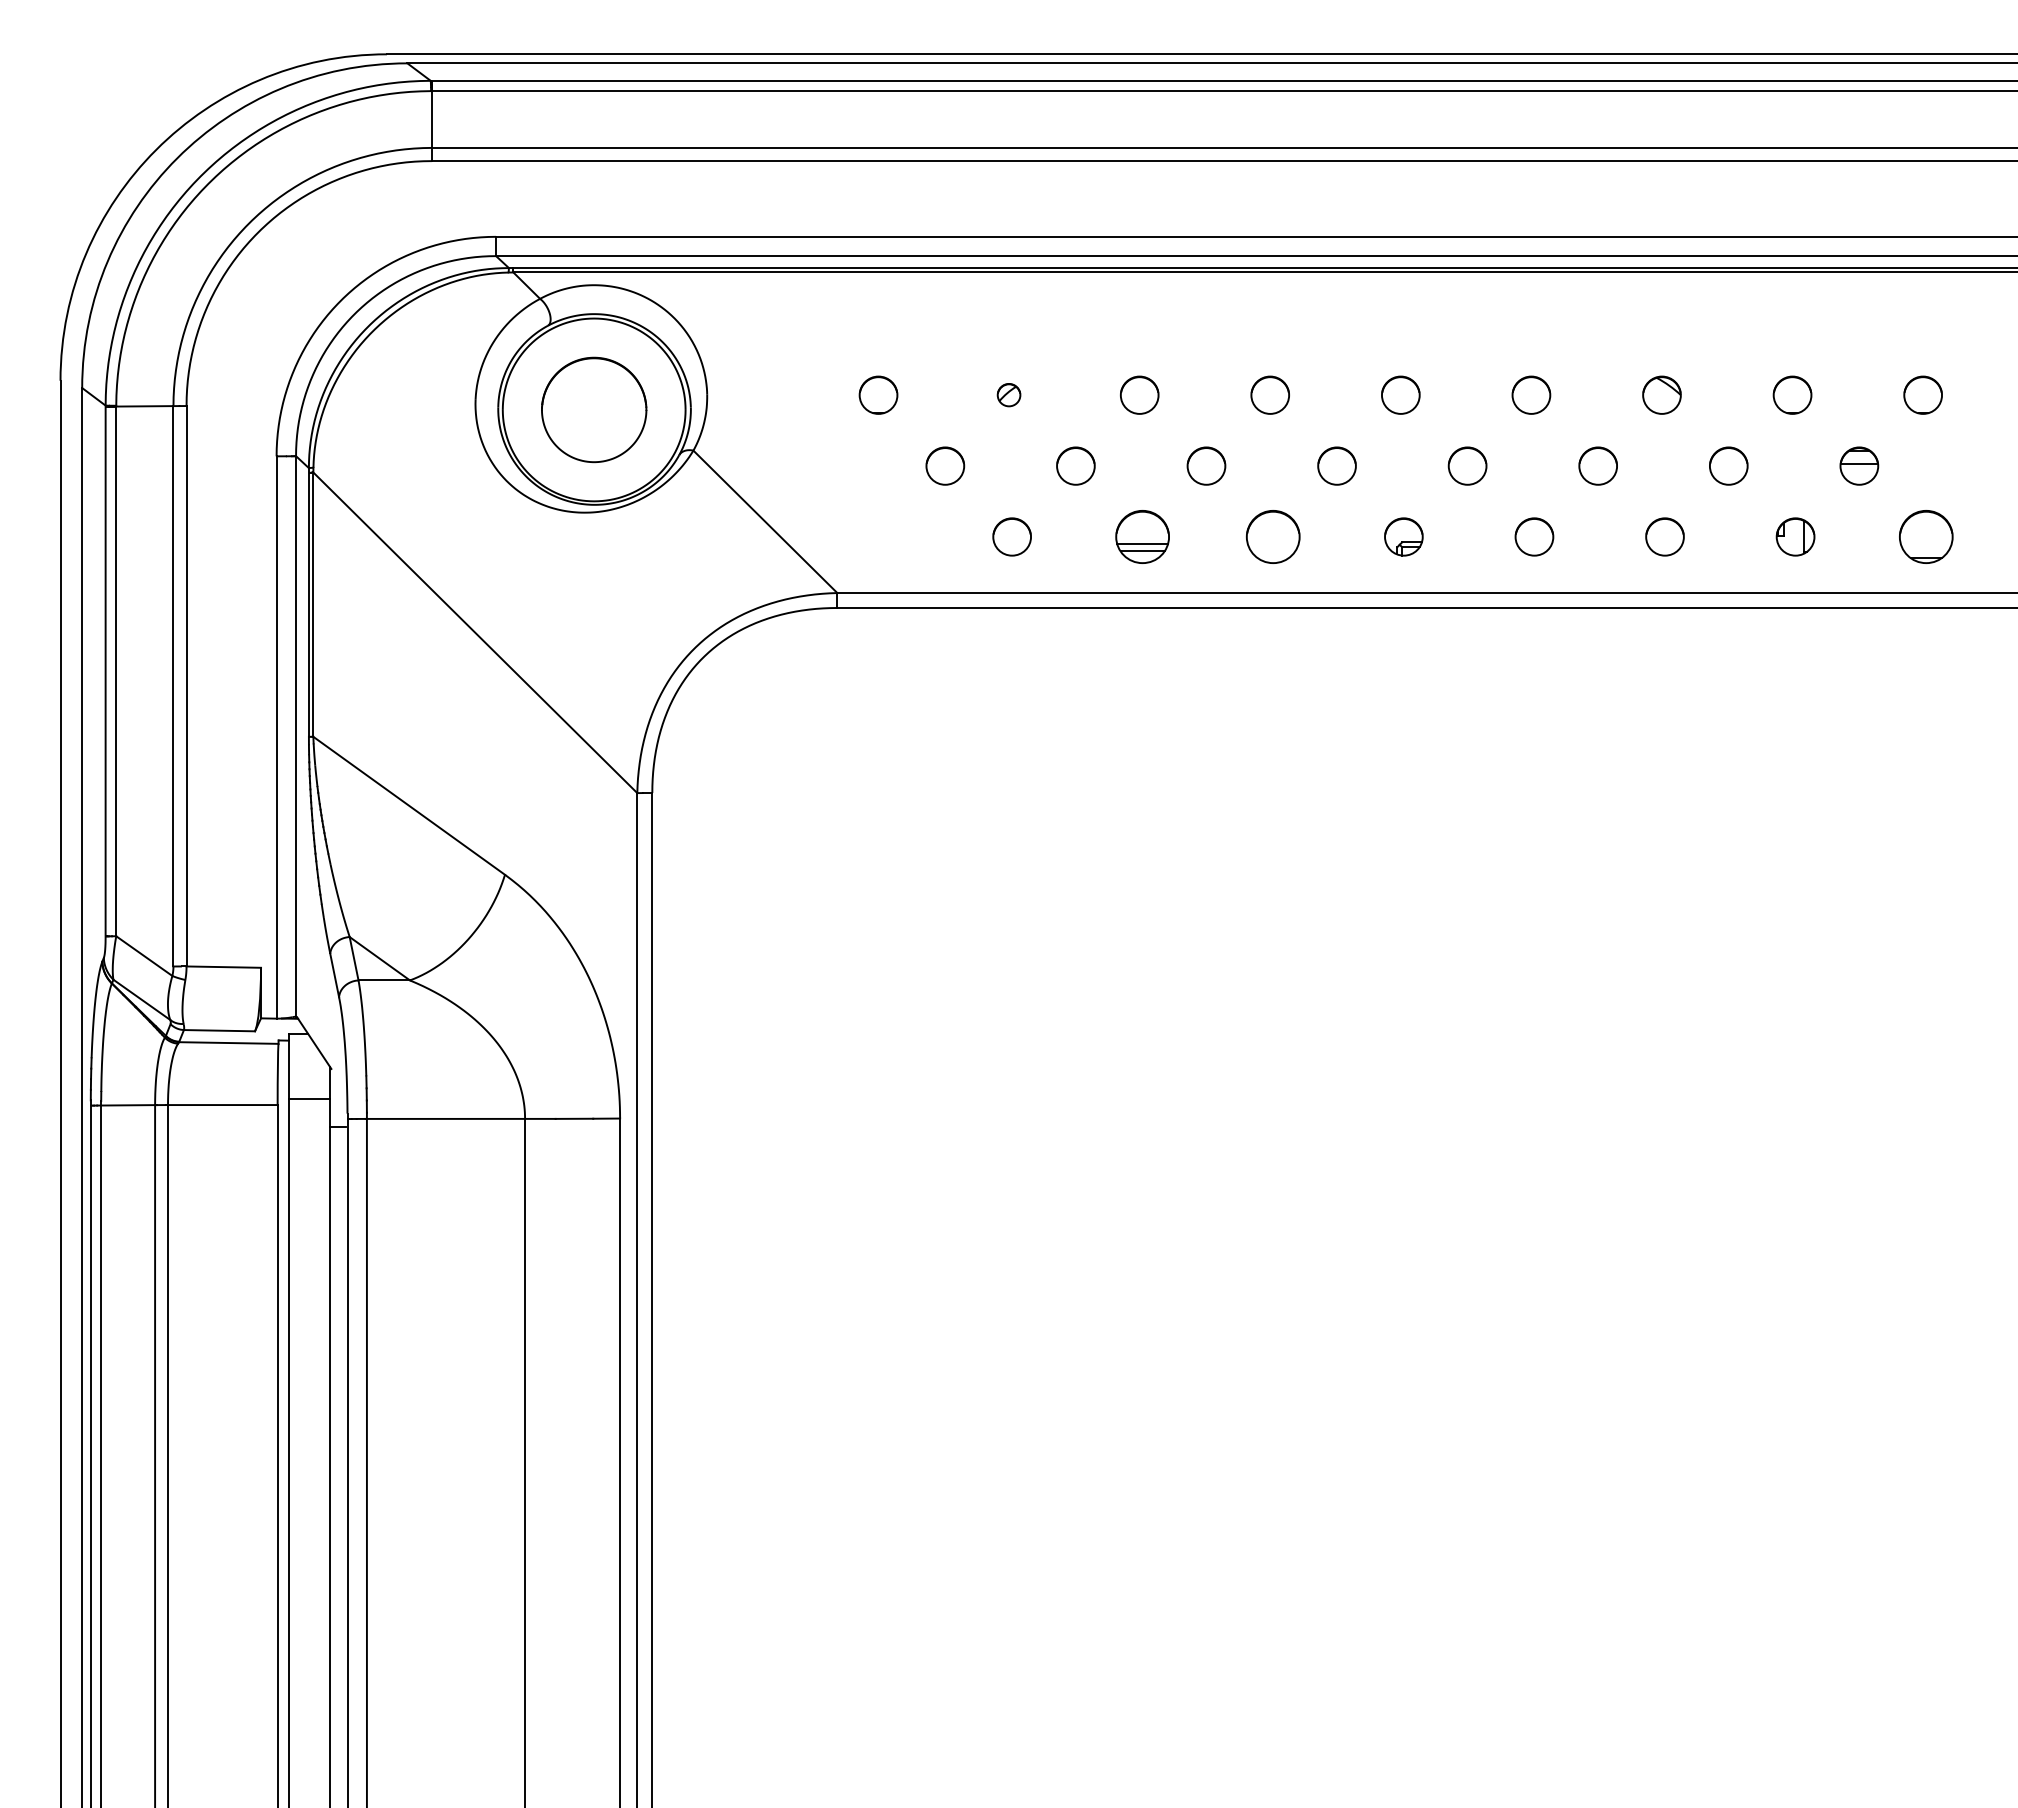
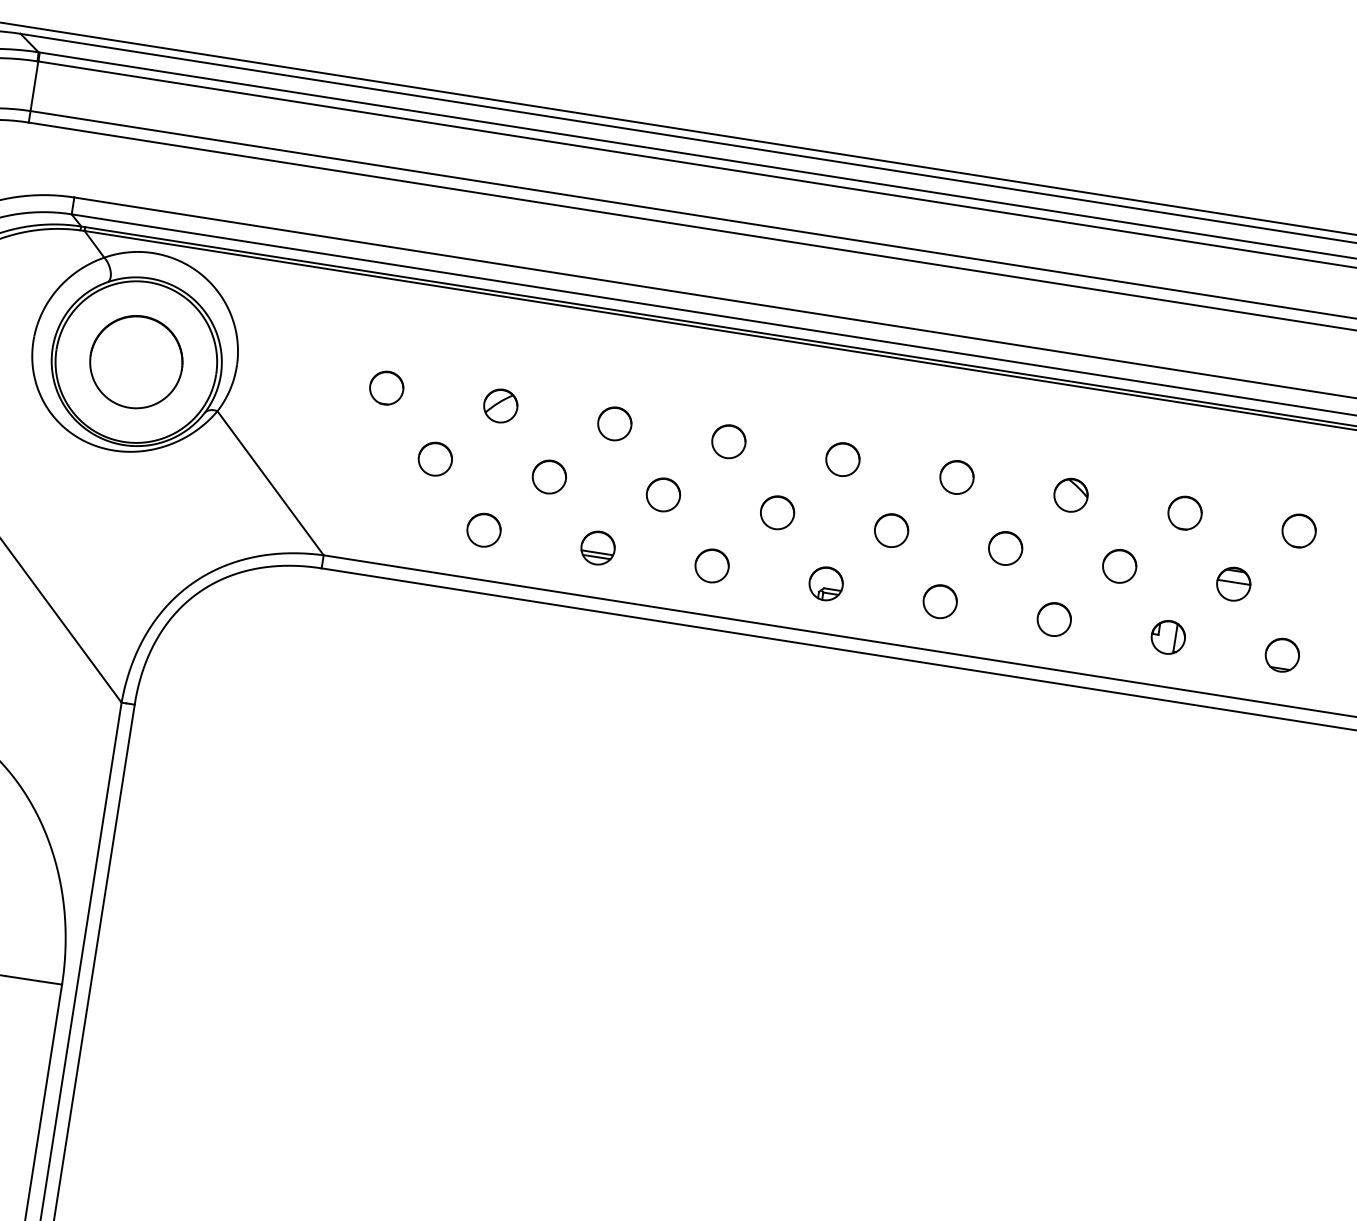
part: (1008, 394) -> (500, 405), size x1.67
part: (1142, 536) -> (597, 547), size x0.71
part: (1273, 536) -> (712, 565), size x0.71
part: (1925, 536) -> (1281, 654), size x0.71

